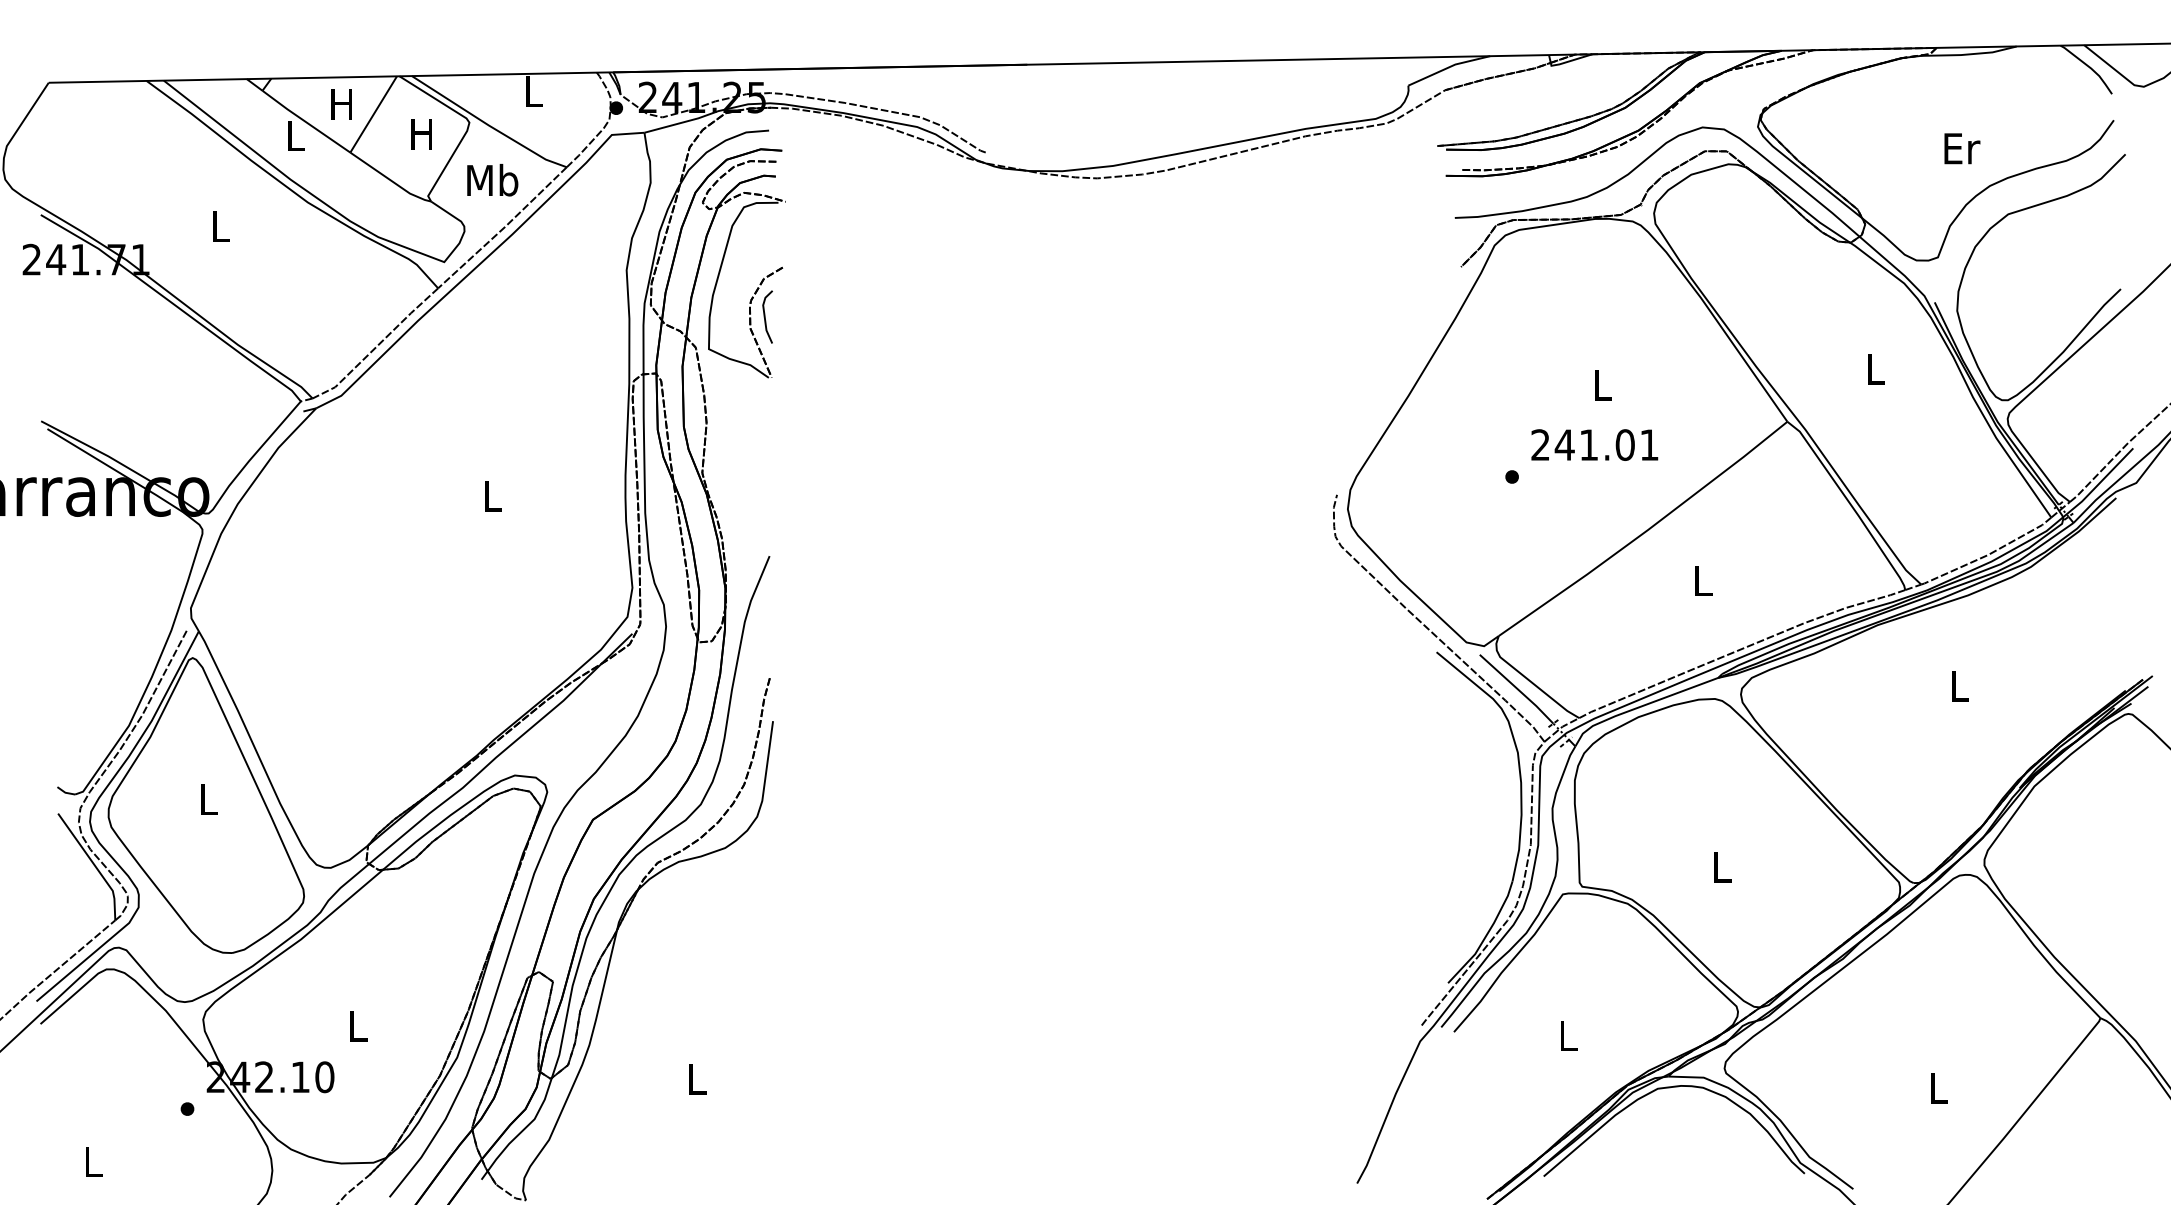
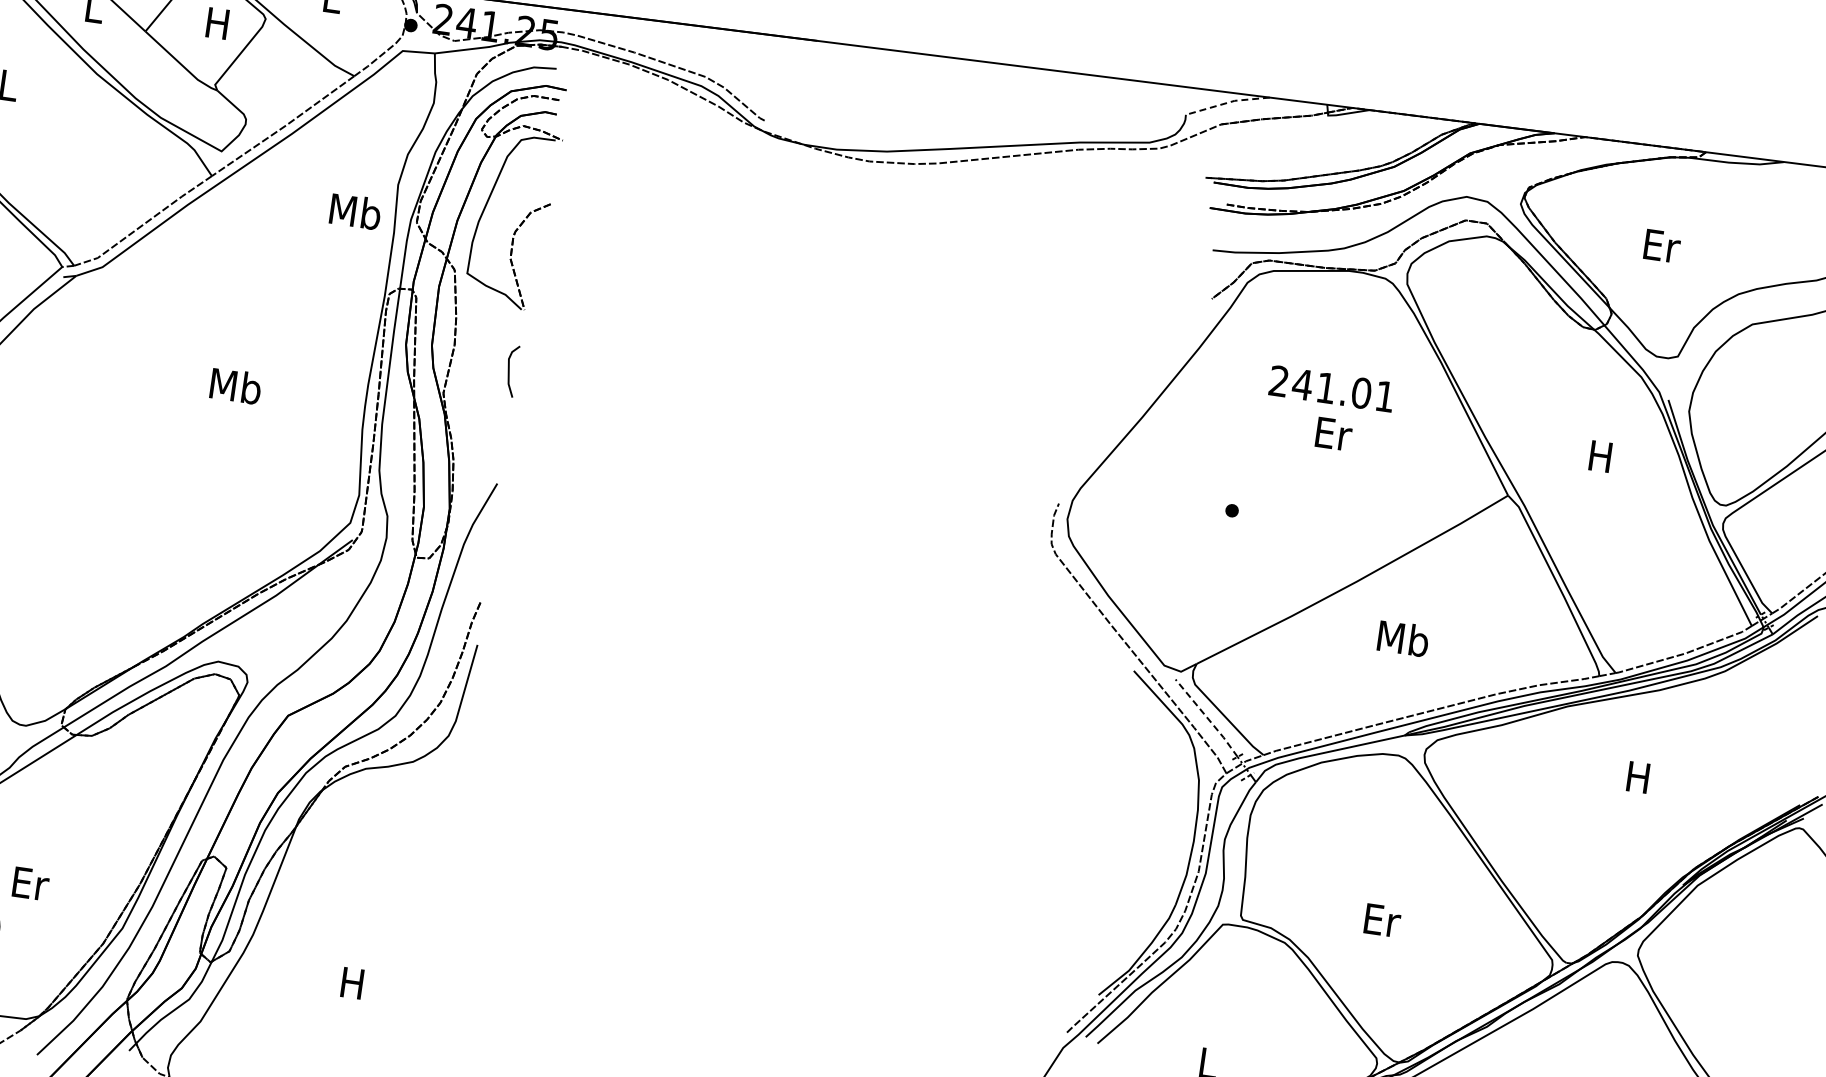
line: (1448, 67) -> (1227, 102), solid -> dashed
text: (1962, 148) -> (1662, 246), moved
text: (492, 180) -> (355, 211), moved
line: (765, 316) -> (509, 370), moved
text: (1874, 369) -> (1600, 456), L -> H
text: (1603, 384) -> (1334, 433), L -> Er
text: (1594, 444) -> (1331, 388), moved
text: (492, 495) -> (235, 385), L -> Mb
text: (1702, 580) -> (1403, 638), L -> Mb
text: (1958, 686) -> (1637, 777), L -> H
line: (1517, 688) -> (1207, 717), solid -> dashed
text: (1722, 866) -> (1382, 919), L -> Er
text: (358, 1025) -> (30, 883), L -> Er
text: (696, 1079) -> (352, 983), L -> H

